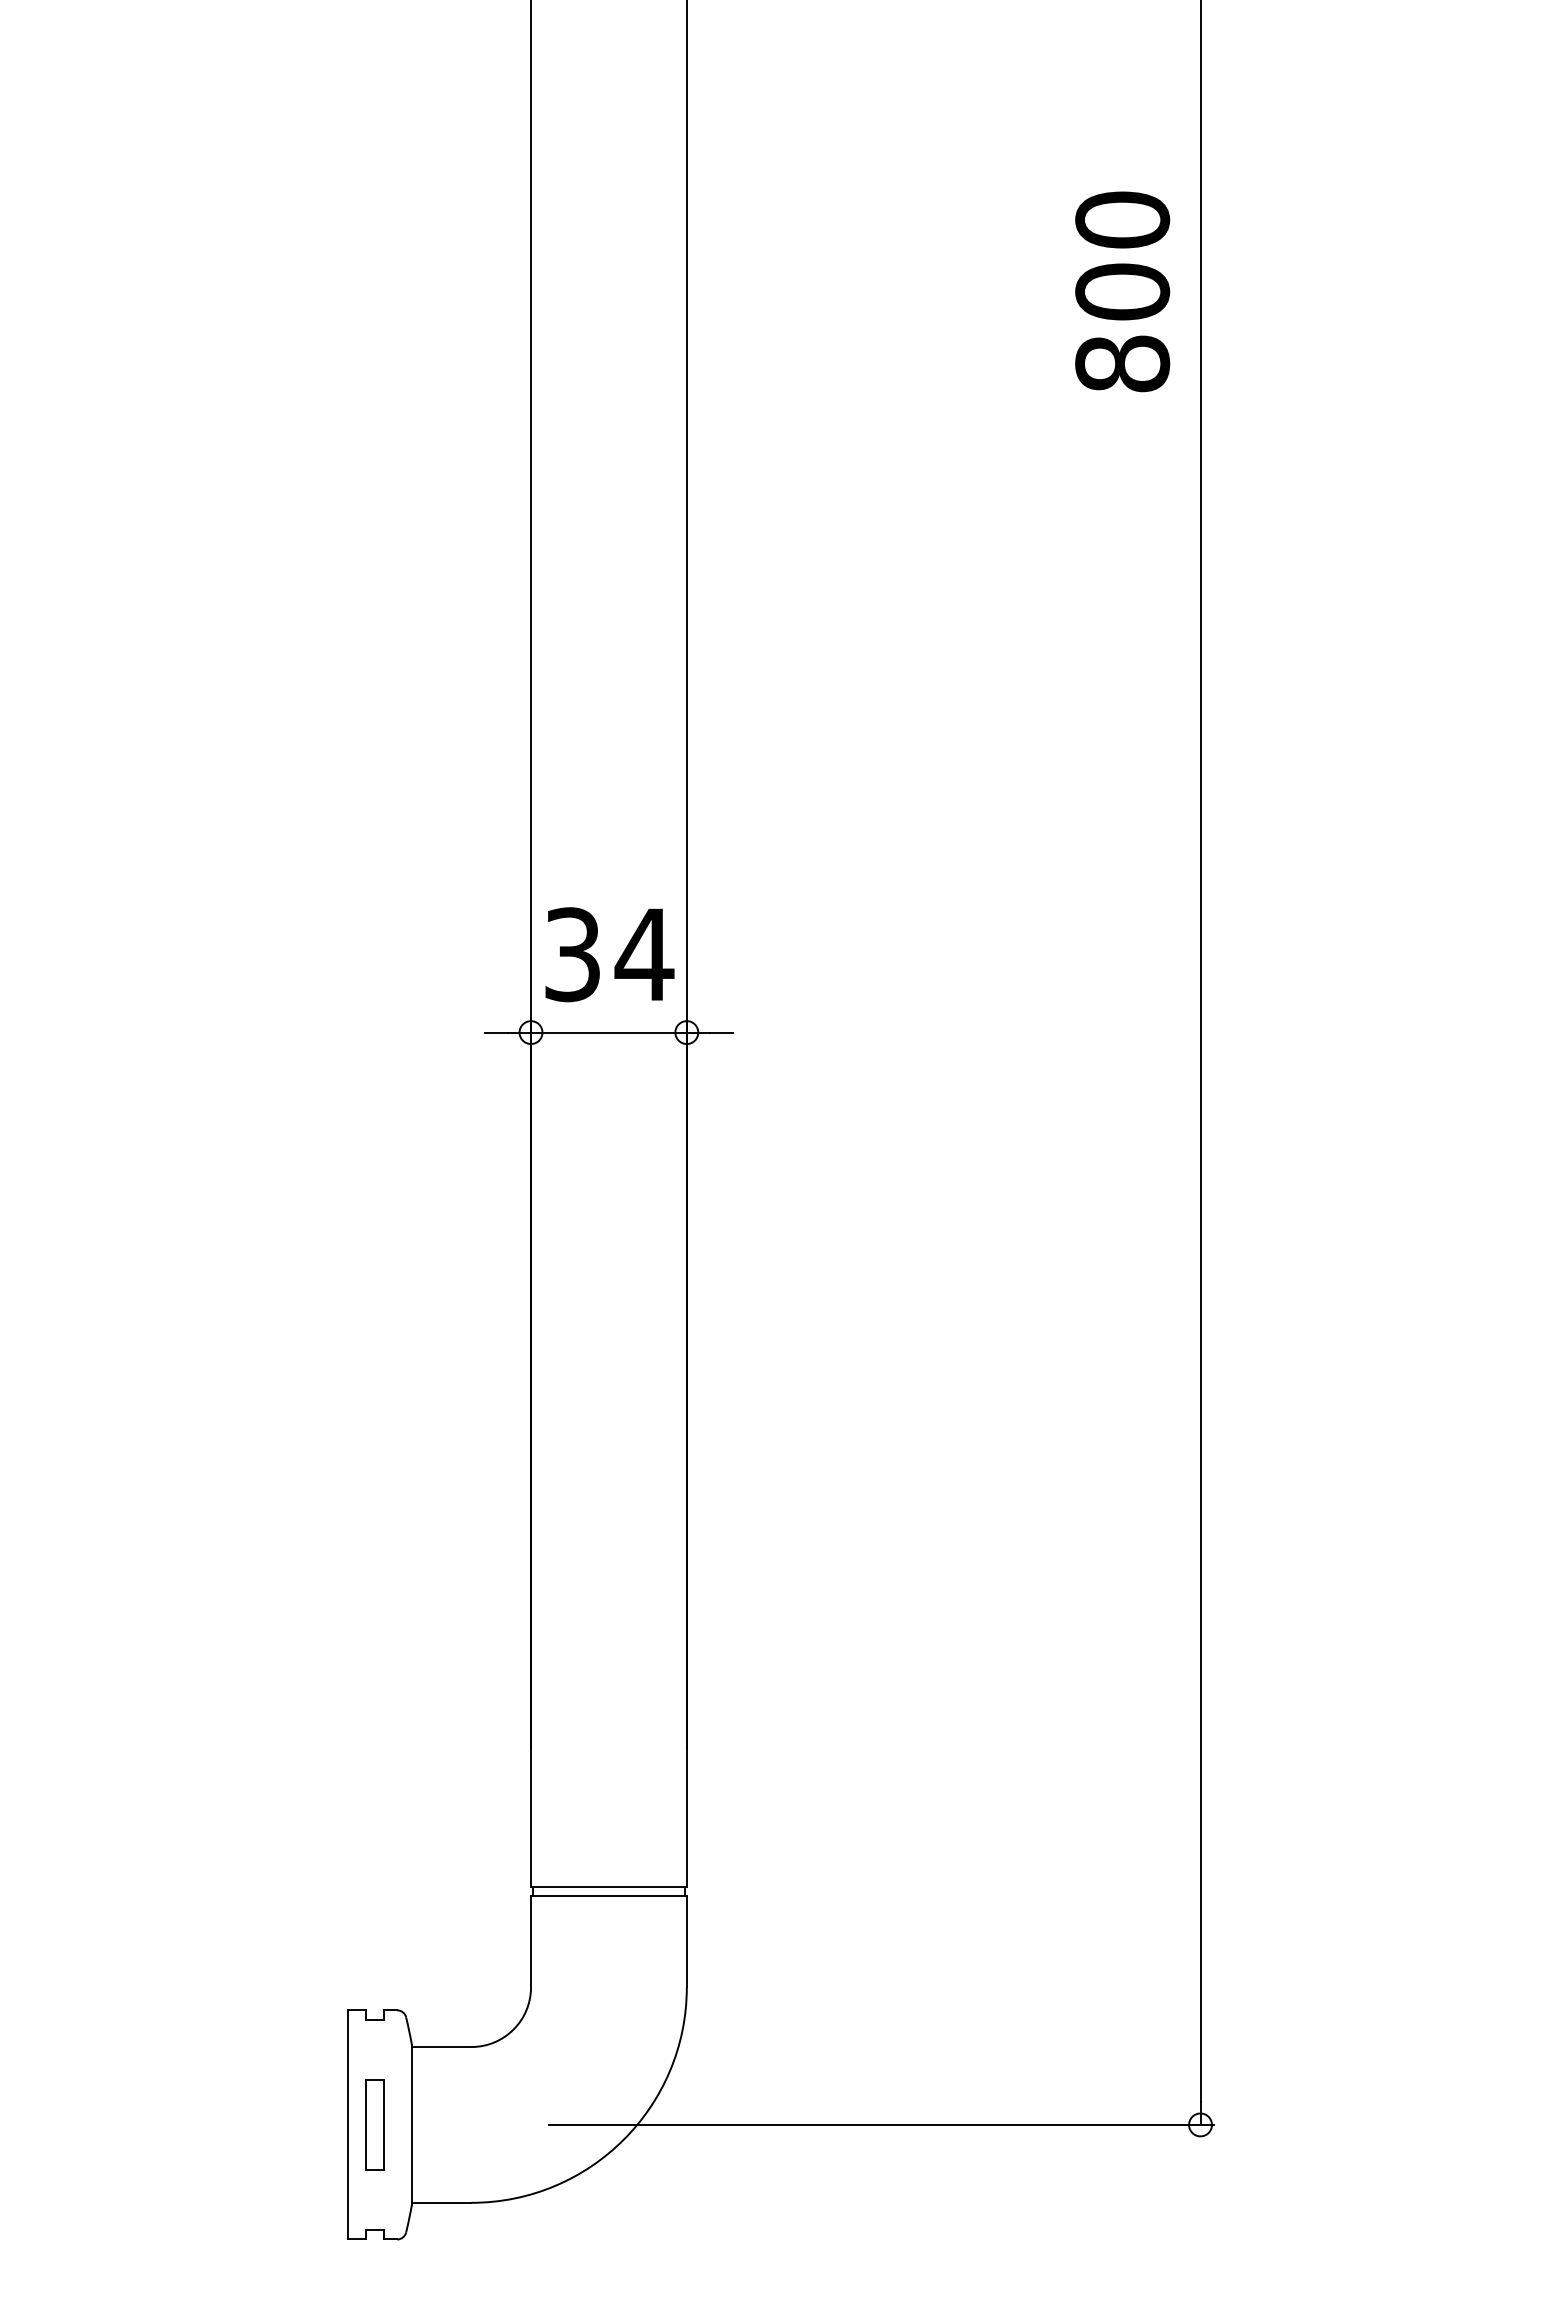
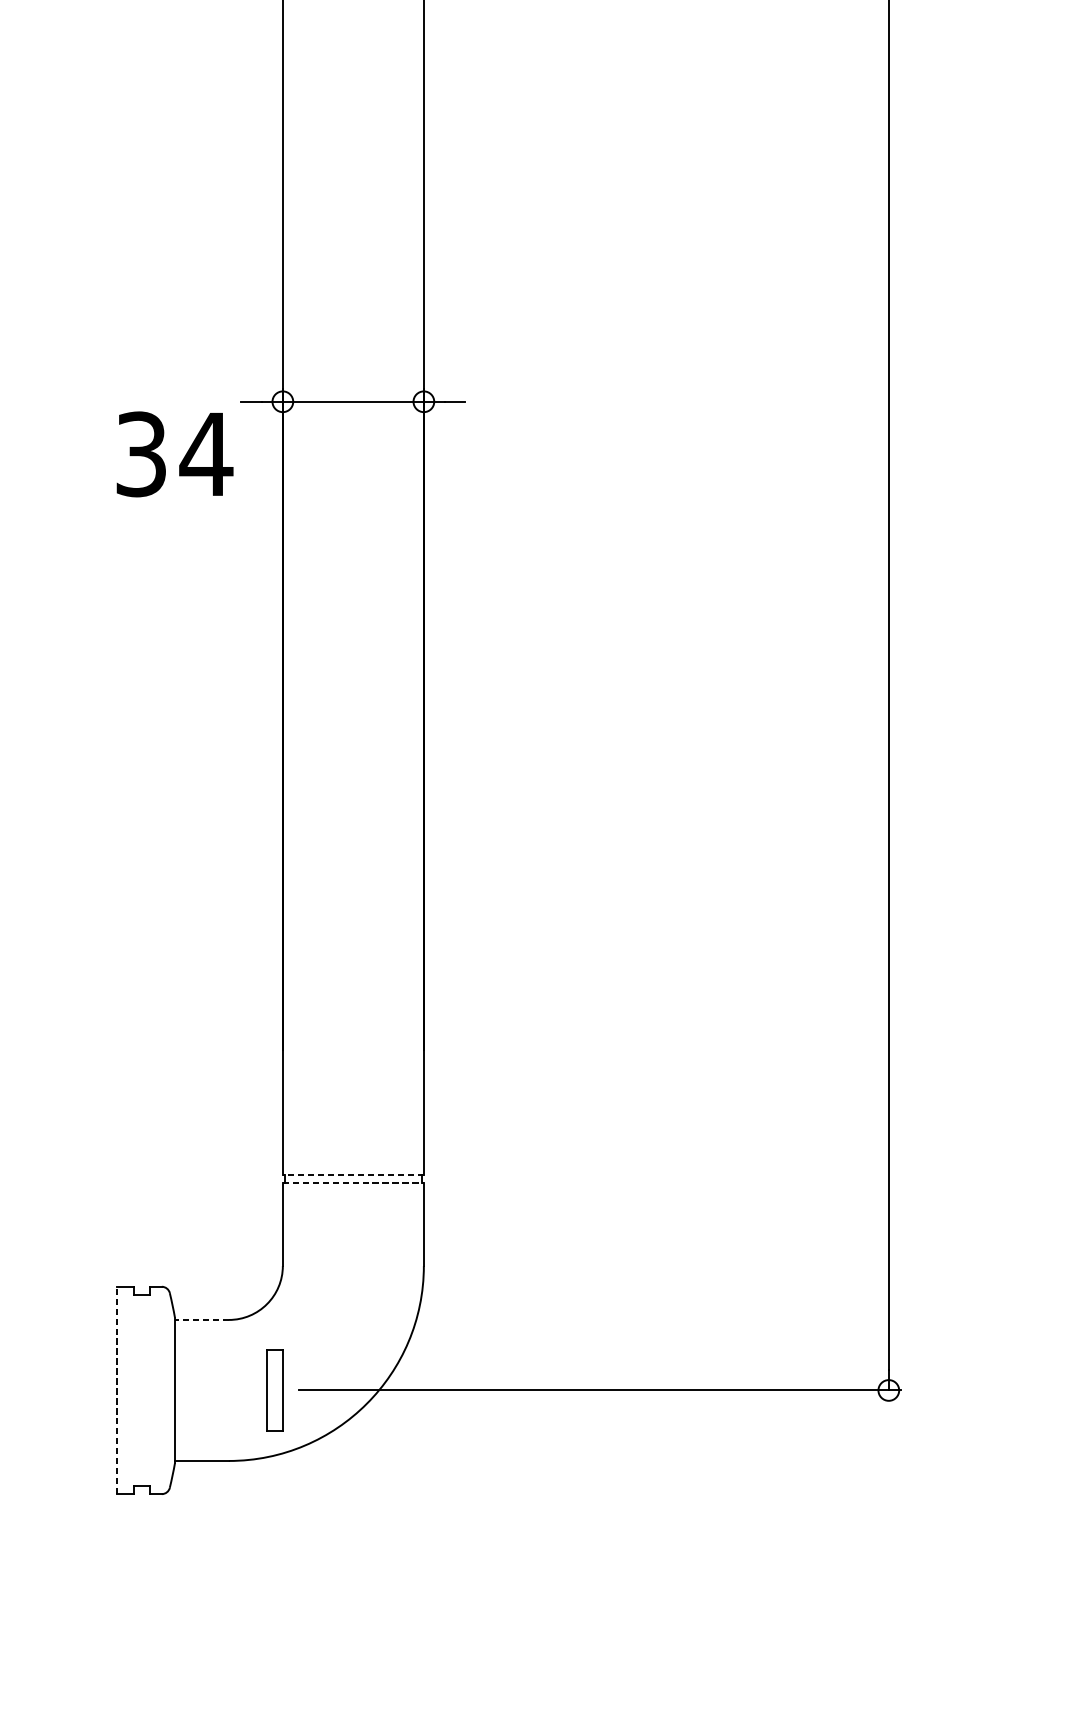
text: (609, 954) -> (174, 454), moved
line: (608, 1886) -> (352, 1174), solid -> dashed
line: (608, 1895) -> (352, 1182), solid -> dashed
line: (441, 2047) -> (201, 1320), solid -> dashed
line: (347, 2124) -> (116, 1390), solid -> dashed
part: (374, 2124) -> (274, 1390), moved

